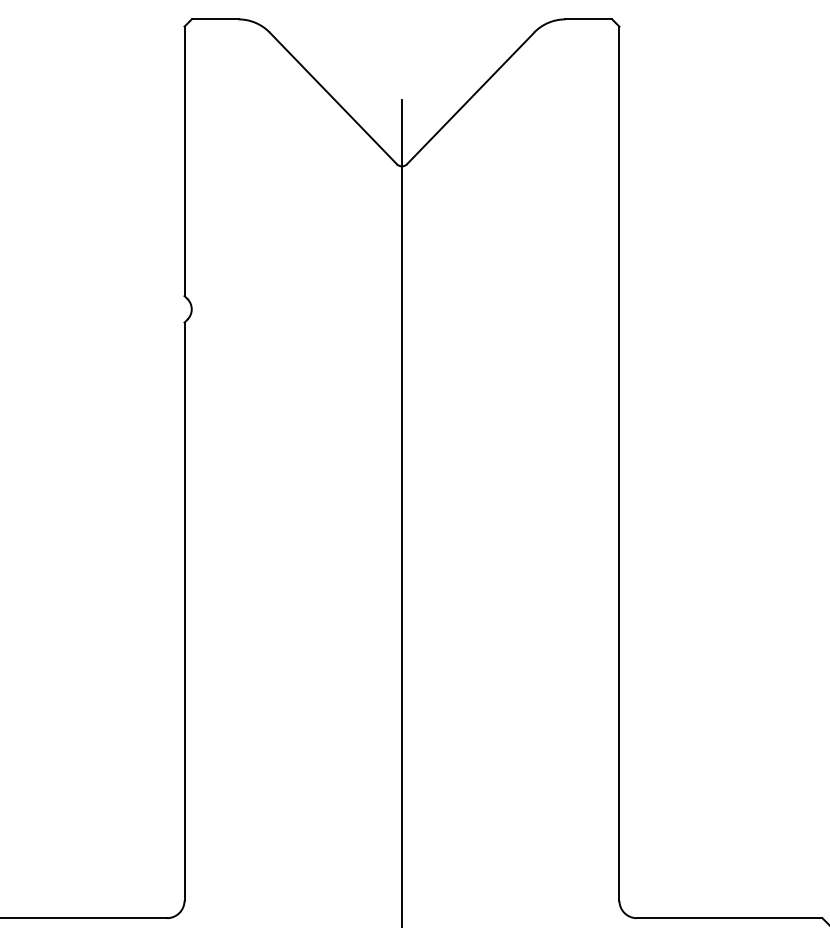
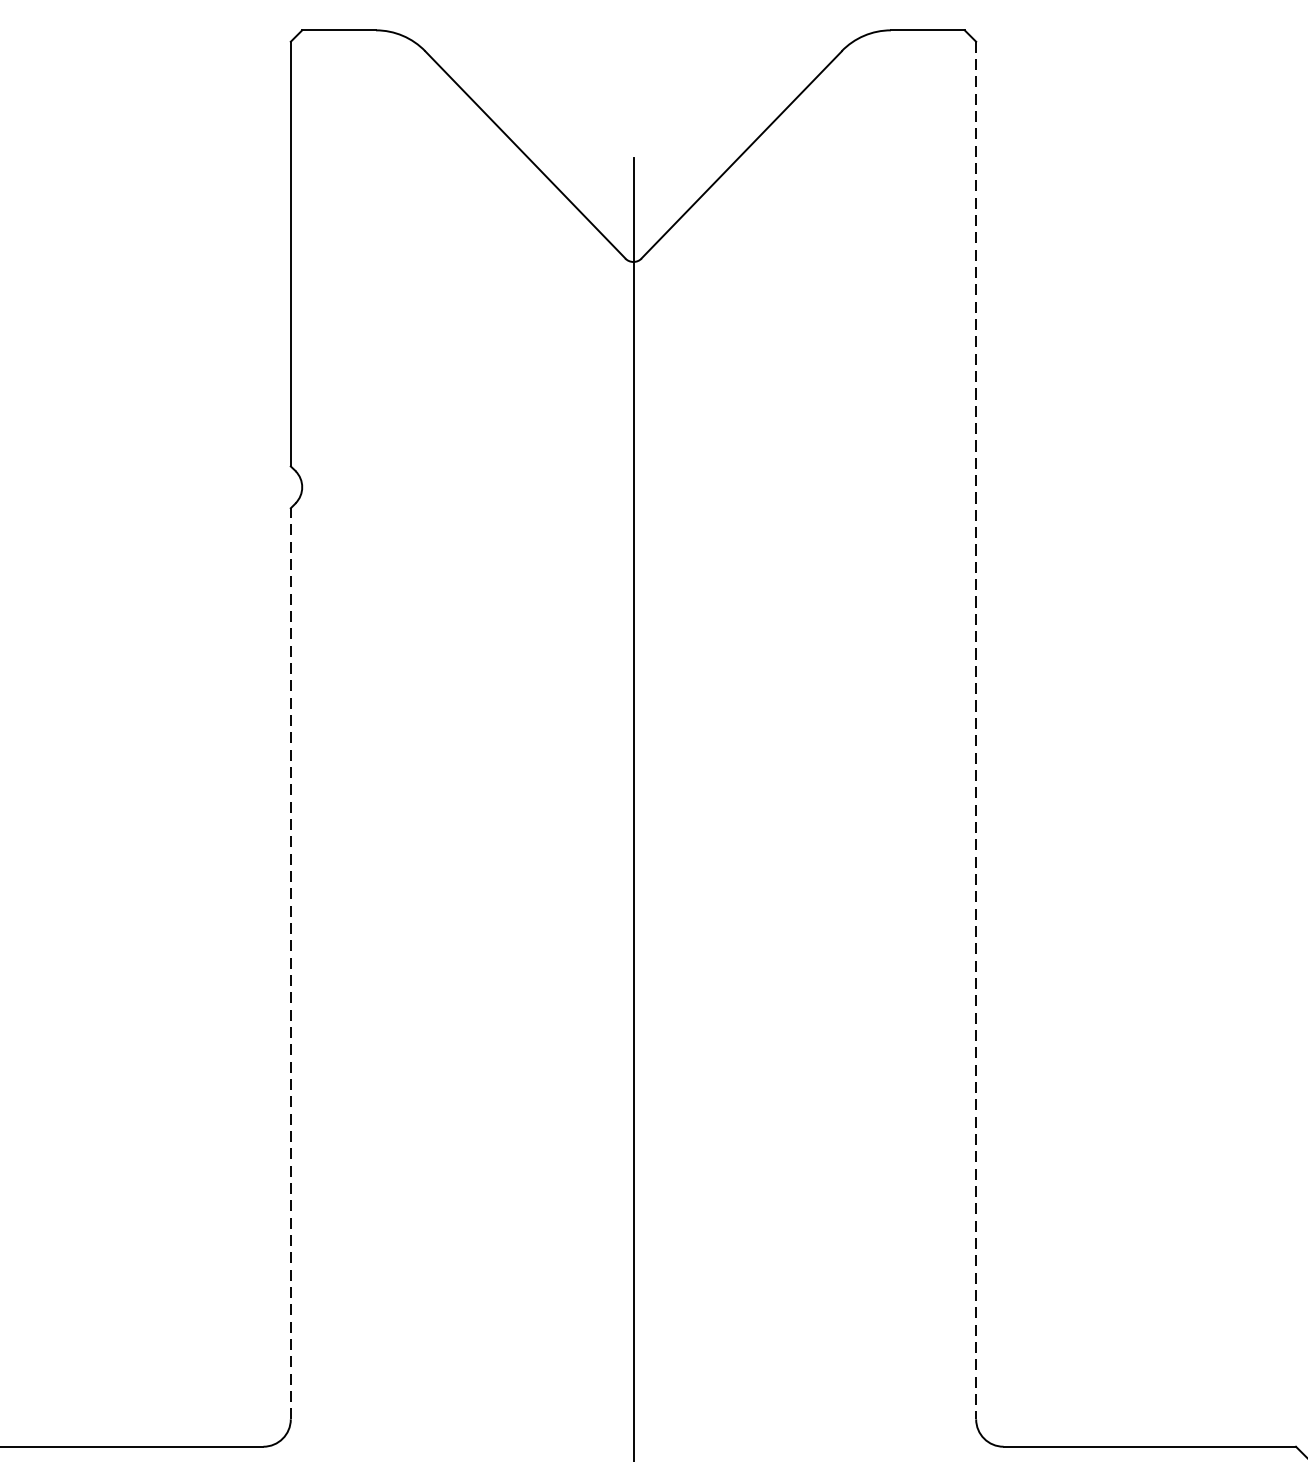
line: (619, 464) -> (976, 731), solid -> dashed
line: (184, 611) -> (290, 963), solid -> dashed

